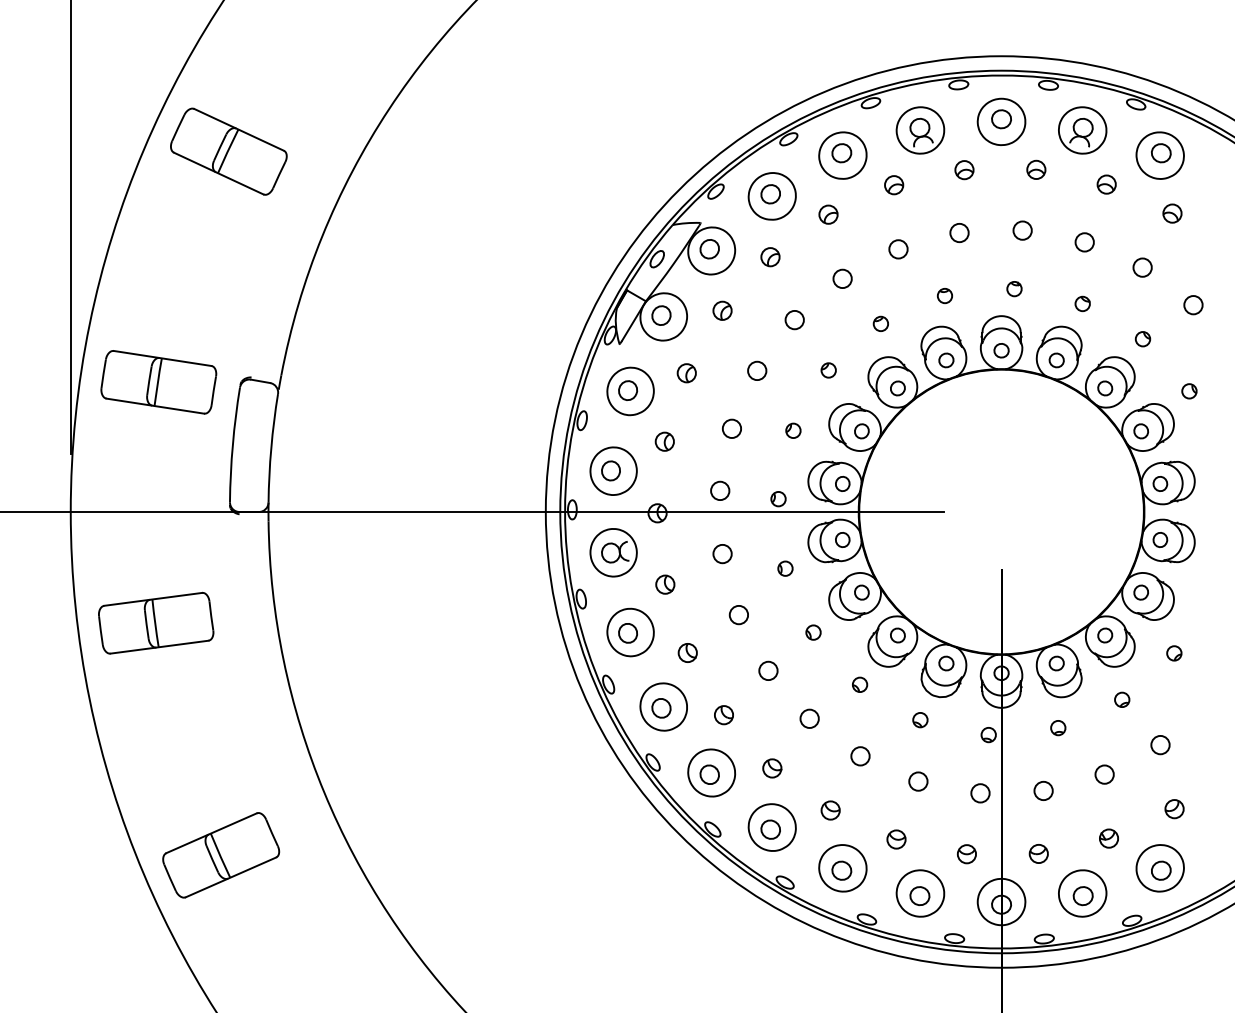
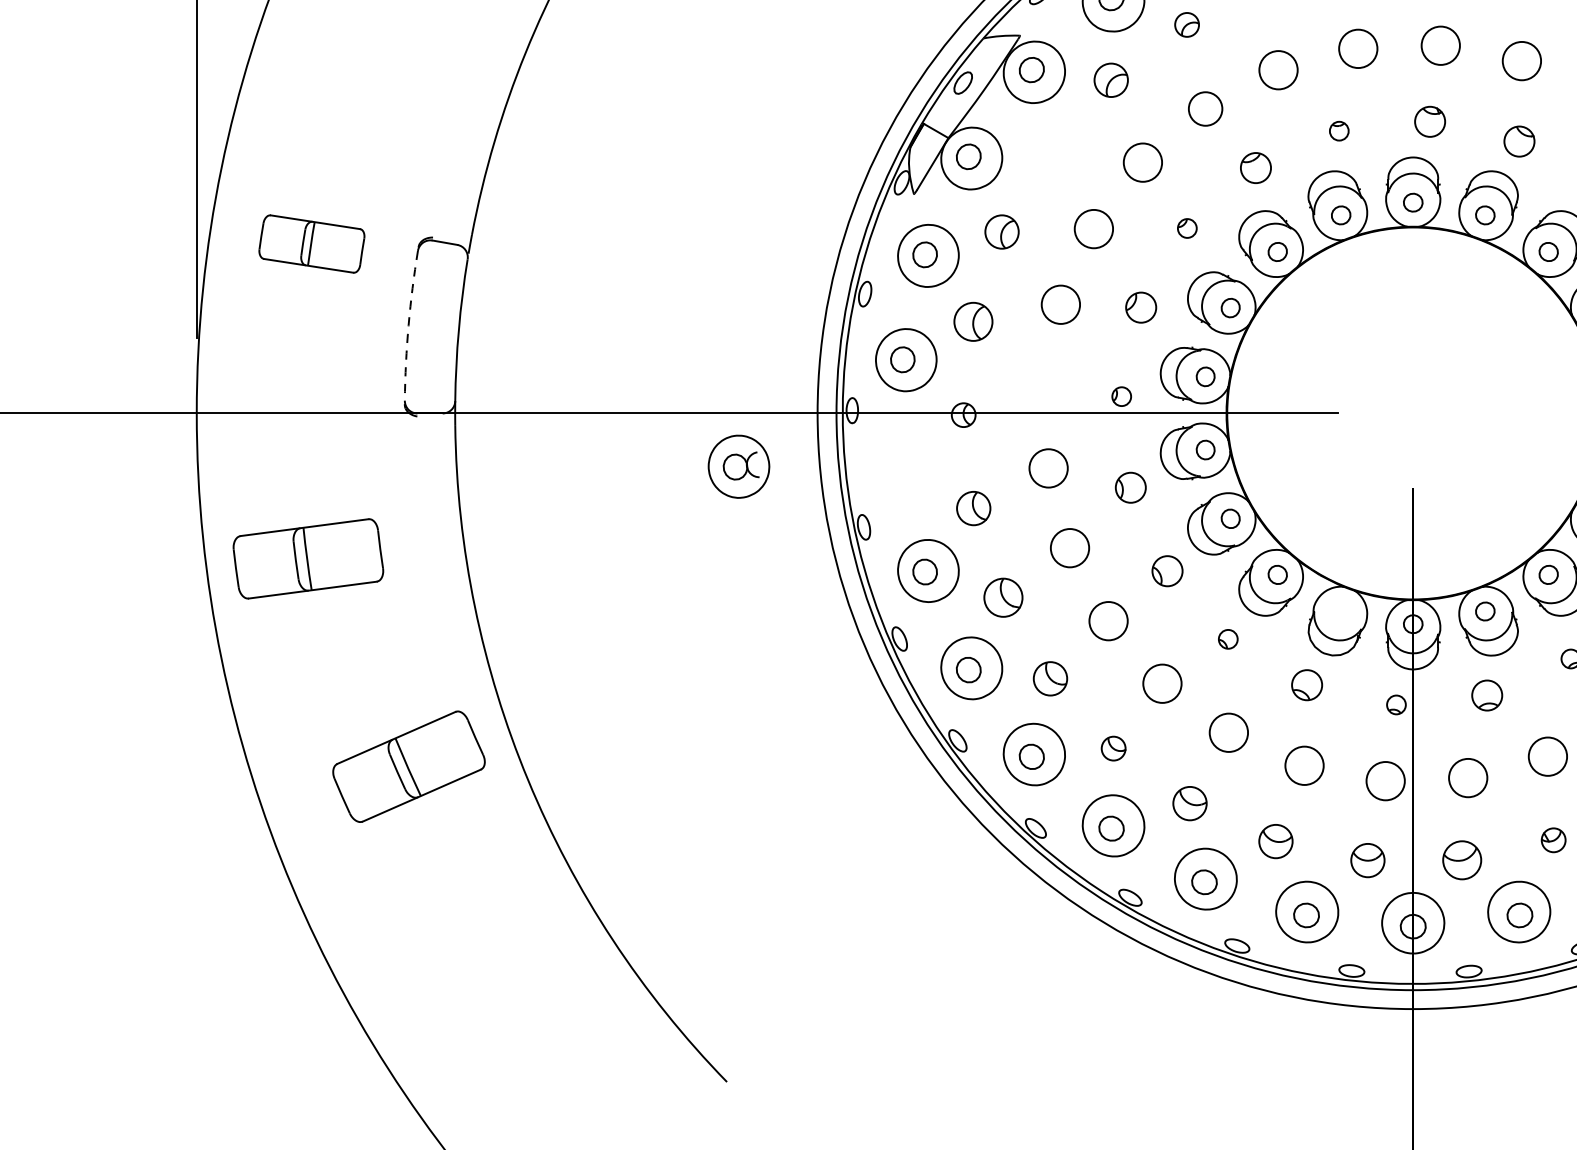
circle: (1022, 230) -> (1440, 45), size x1.6
circle: (959, 232) -> (1358, 48), size x1.6
circle: (1084, 242) -> (1521, 61), size x1.6
circle: (898, 249) -> (1278, 70), size x1.6
part: (770, 257) -> (1111, 80), size x1.4
circle: (842, 278) -> (1205, 108), size x1.4
part: (1014, 289) -> (1430, 122), size x1.6
part: (1082, 303) -> (1519, 140), size x1.6
part: (722, 310) -> (1048, 150), removed
circle: (794, 319) -> (1142, 161), size x1.6
part: (880, 323) -> (1255, 167), size x1.6
circle: (757, 370) -> (1094, 228), size x1.6
part: (686, 373) -> (1001, 232), size x1.4
part: (158, 382) -> (311, 244), size x0.7
circle: (731, 428) -> (1060, 304), size x1.6
part: (793, 430) -> (1141, 306), size x1.6
part: (664, 441) -> (972, 321), size x1.6
arc: (232, 444) -> (408, 325), solid -> dashed
circle: (720, 490) -> (1045, 385), removed
part: (613, 552) -> (738, 466), moved
circle: (722, 553) -> (1048, 467), size x1.6
part: (785, 568) -> (1130, 487), size x1.6
part: (665, 584) -> (974, 508), size x1.4
circle: (738, 614) -> (1069, 547), size x1.6
part: (813, 632) -> (1167, 570), size x1.6
part: (687, 652) -> (1002, 597), size x1.6
part: (946, 663) -> (1341, 611), removed
circle: (768, 670) -> (1108, 620), size x1.6
part: (723, 715) -> (1049, 679), size x1.4
circle: (809, 718) -> (1162, 683), size x1.6
part: (920, 720) -> (1307, 685), size x1.6
part: (1058, 728) -> (1487, 696), size x1.6
circle: (860, 756) -> (1228, 733), size x1.6
circle: (1104, 774) -> (1547, 756), size x1.6
circle: (918, 781) -> (1304, 765), size x1.6
circle: (1043, 790) -> (1468, 777), size x1.6
circle: (980, 793) -> (1385, 781), size x1.6
part: (830, 810) -> (1189, 803), size x1.4
part: (896, 839) -> (1275, 841), size x1.4
part: (1038, 853) -> (1461, 859), size x1.6
part: (966, 854) -> (1367, 861), size x1.4
part: (221, 855) -> (409, 766), moved

